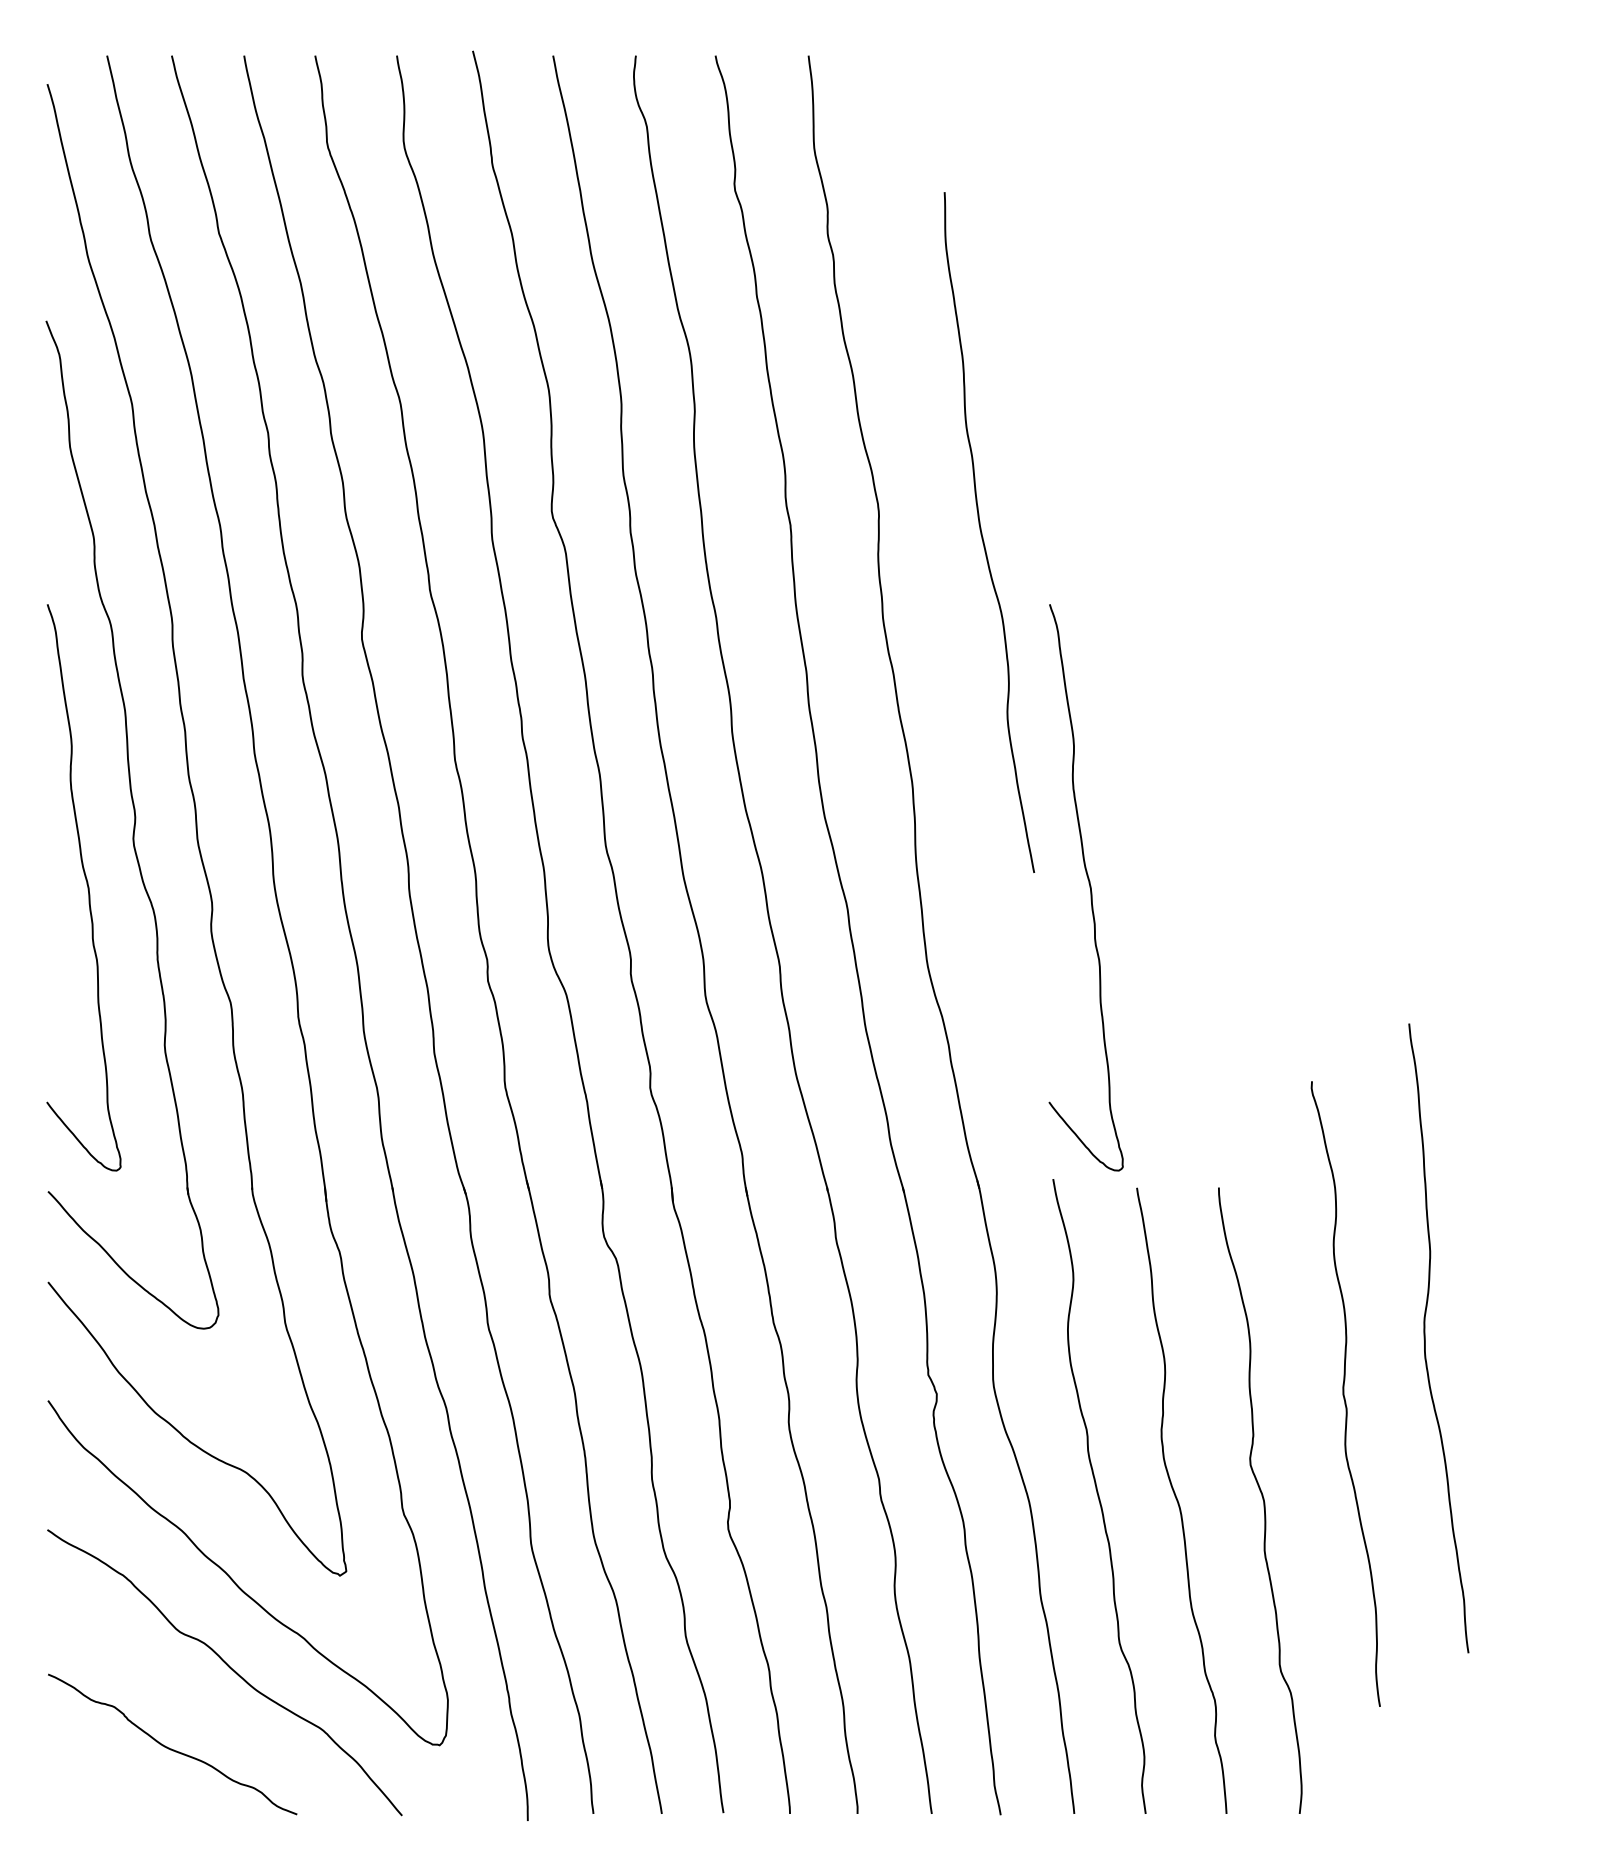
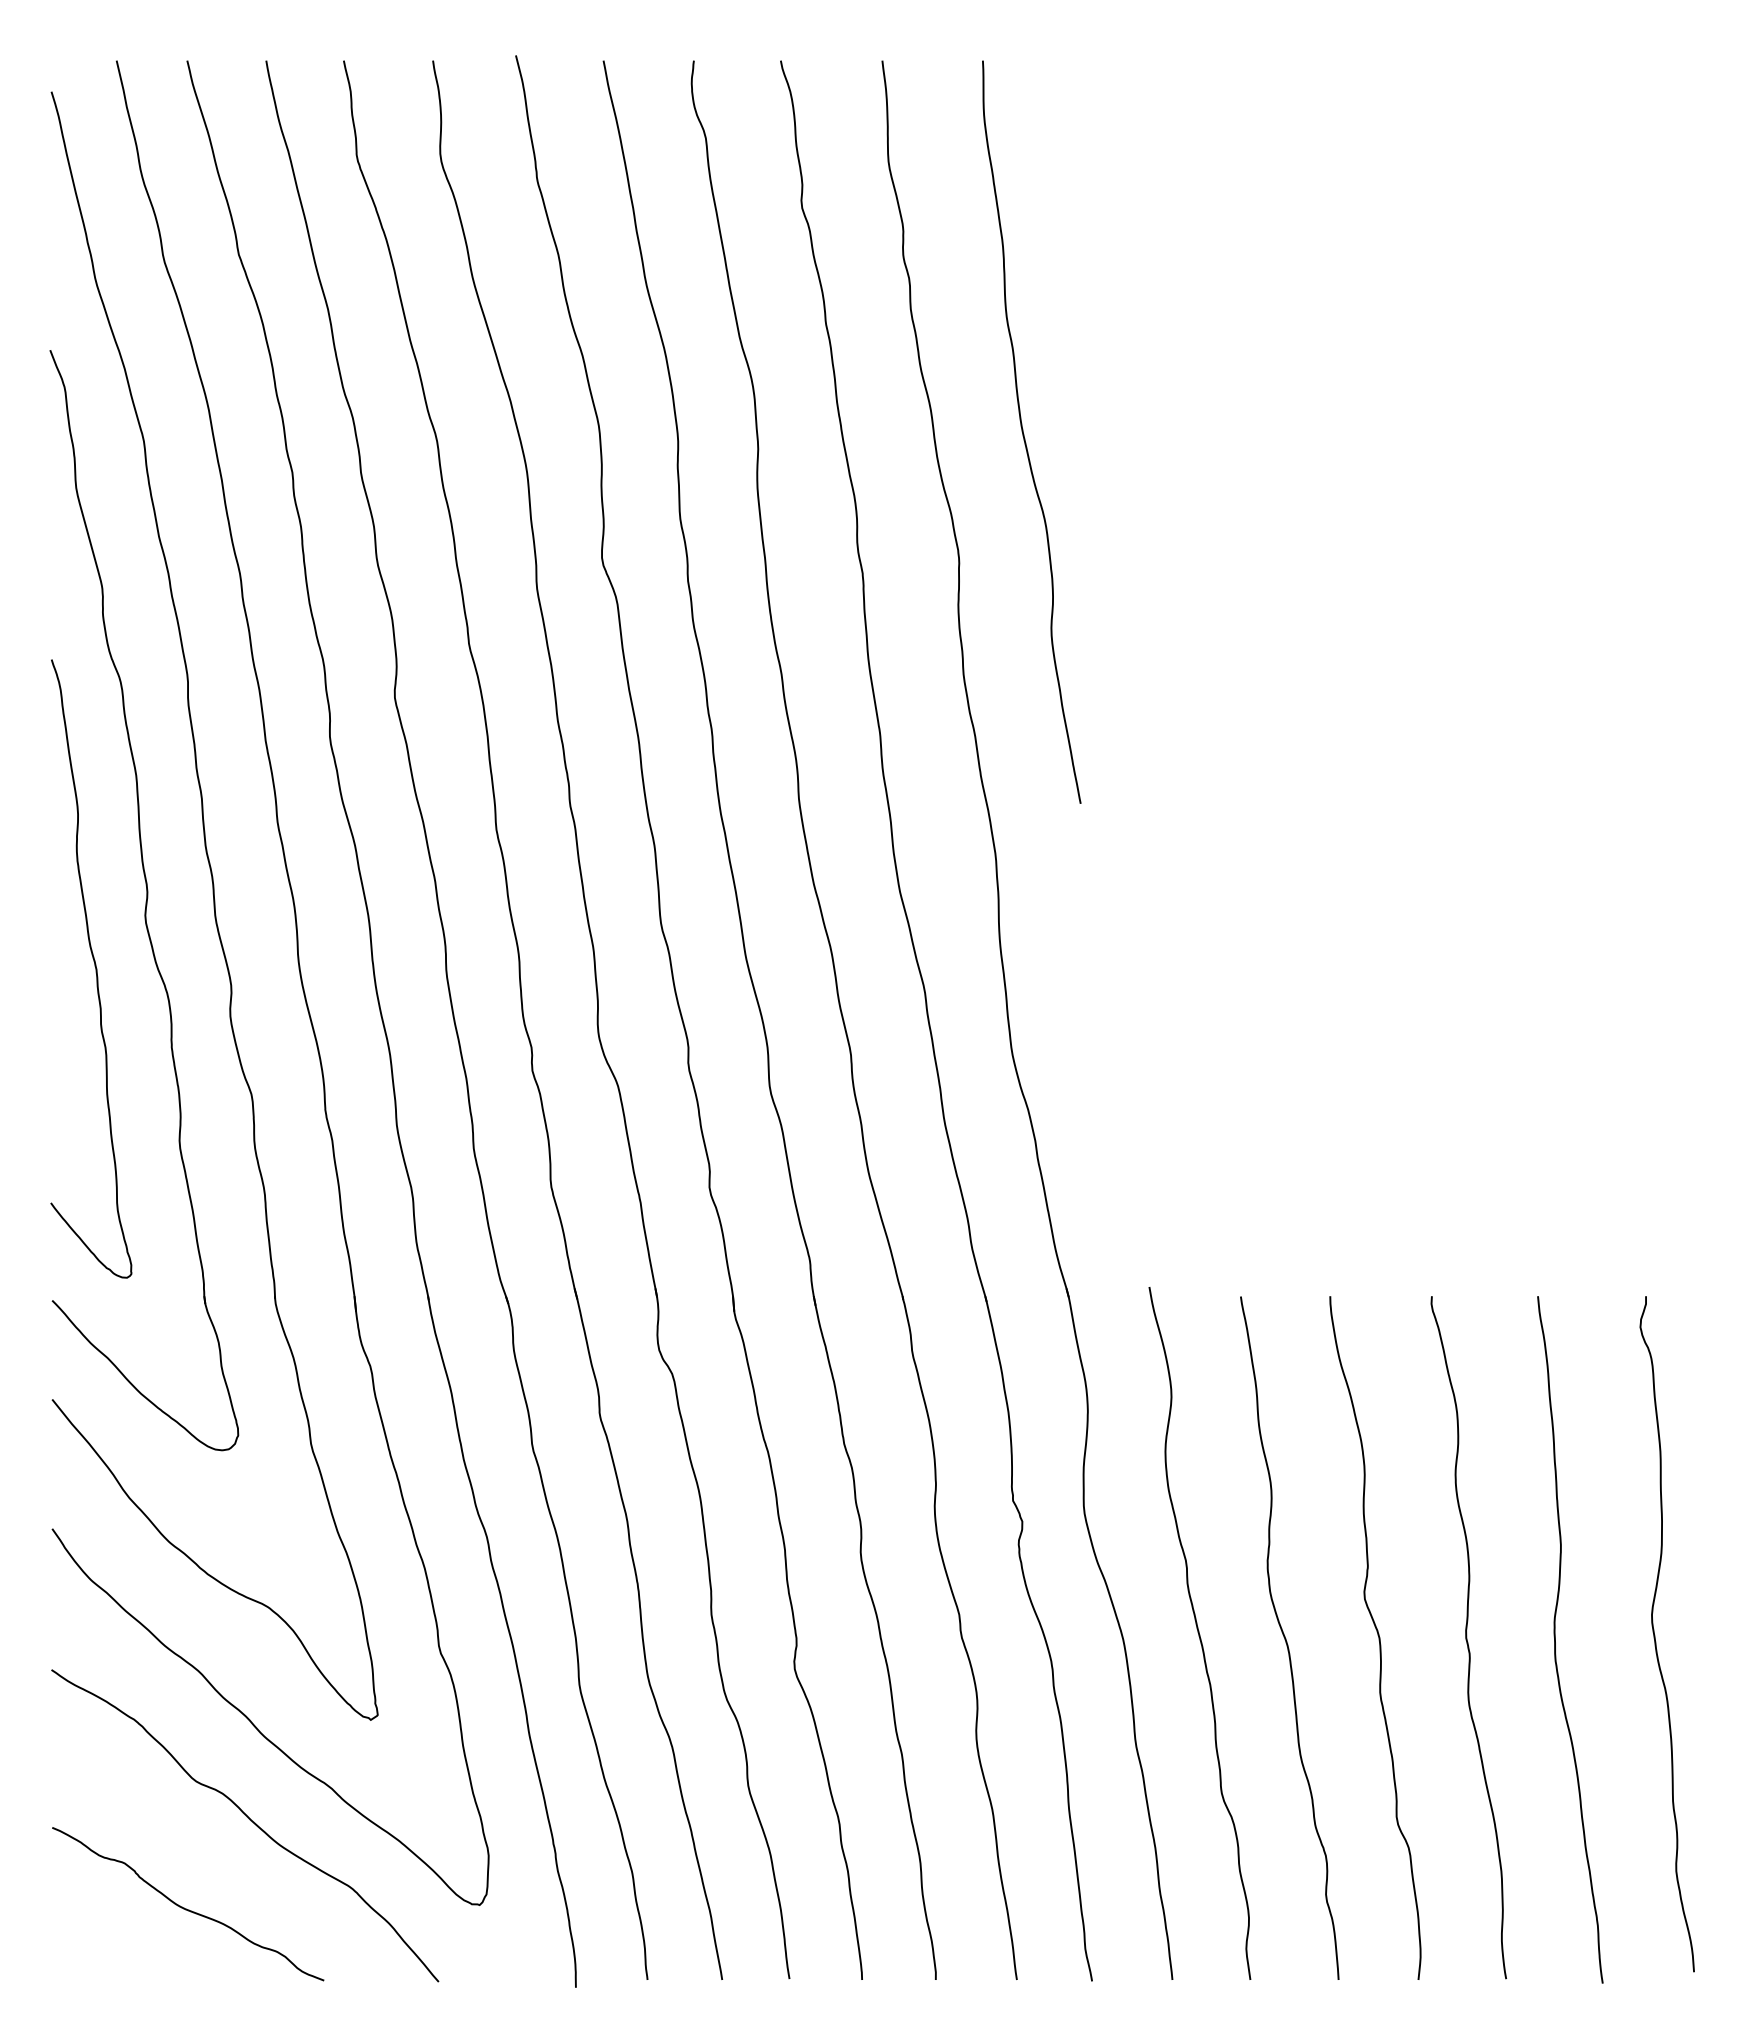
curve: (982, 534) -> (1024, 434), moved
curve: (1089, 885) -> (1188, 966), removed
curve: (1425, 1338) -> (1555, 1639), moved
curve: (1344, 1393) -> (1467, 1637), moved
curve: (1516, 1498) -> (1655, 1635), added

